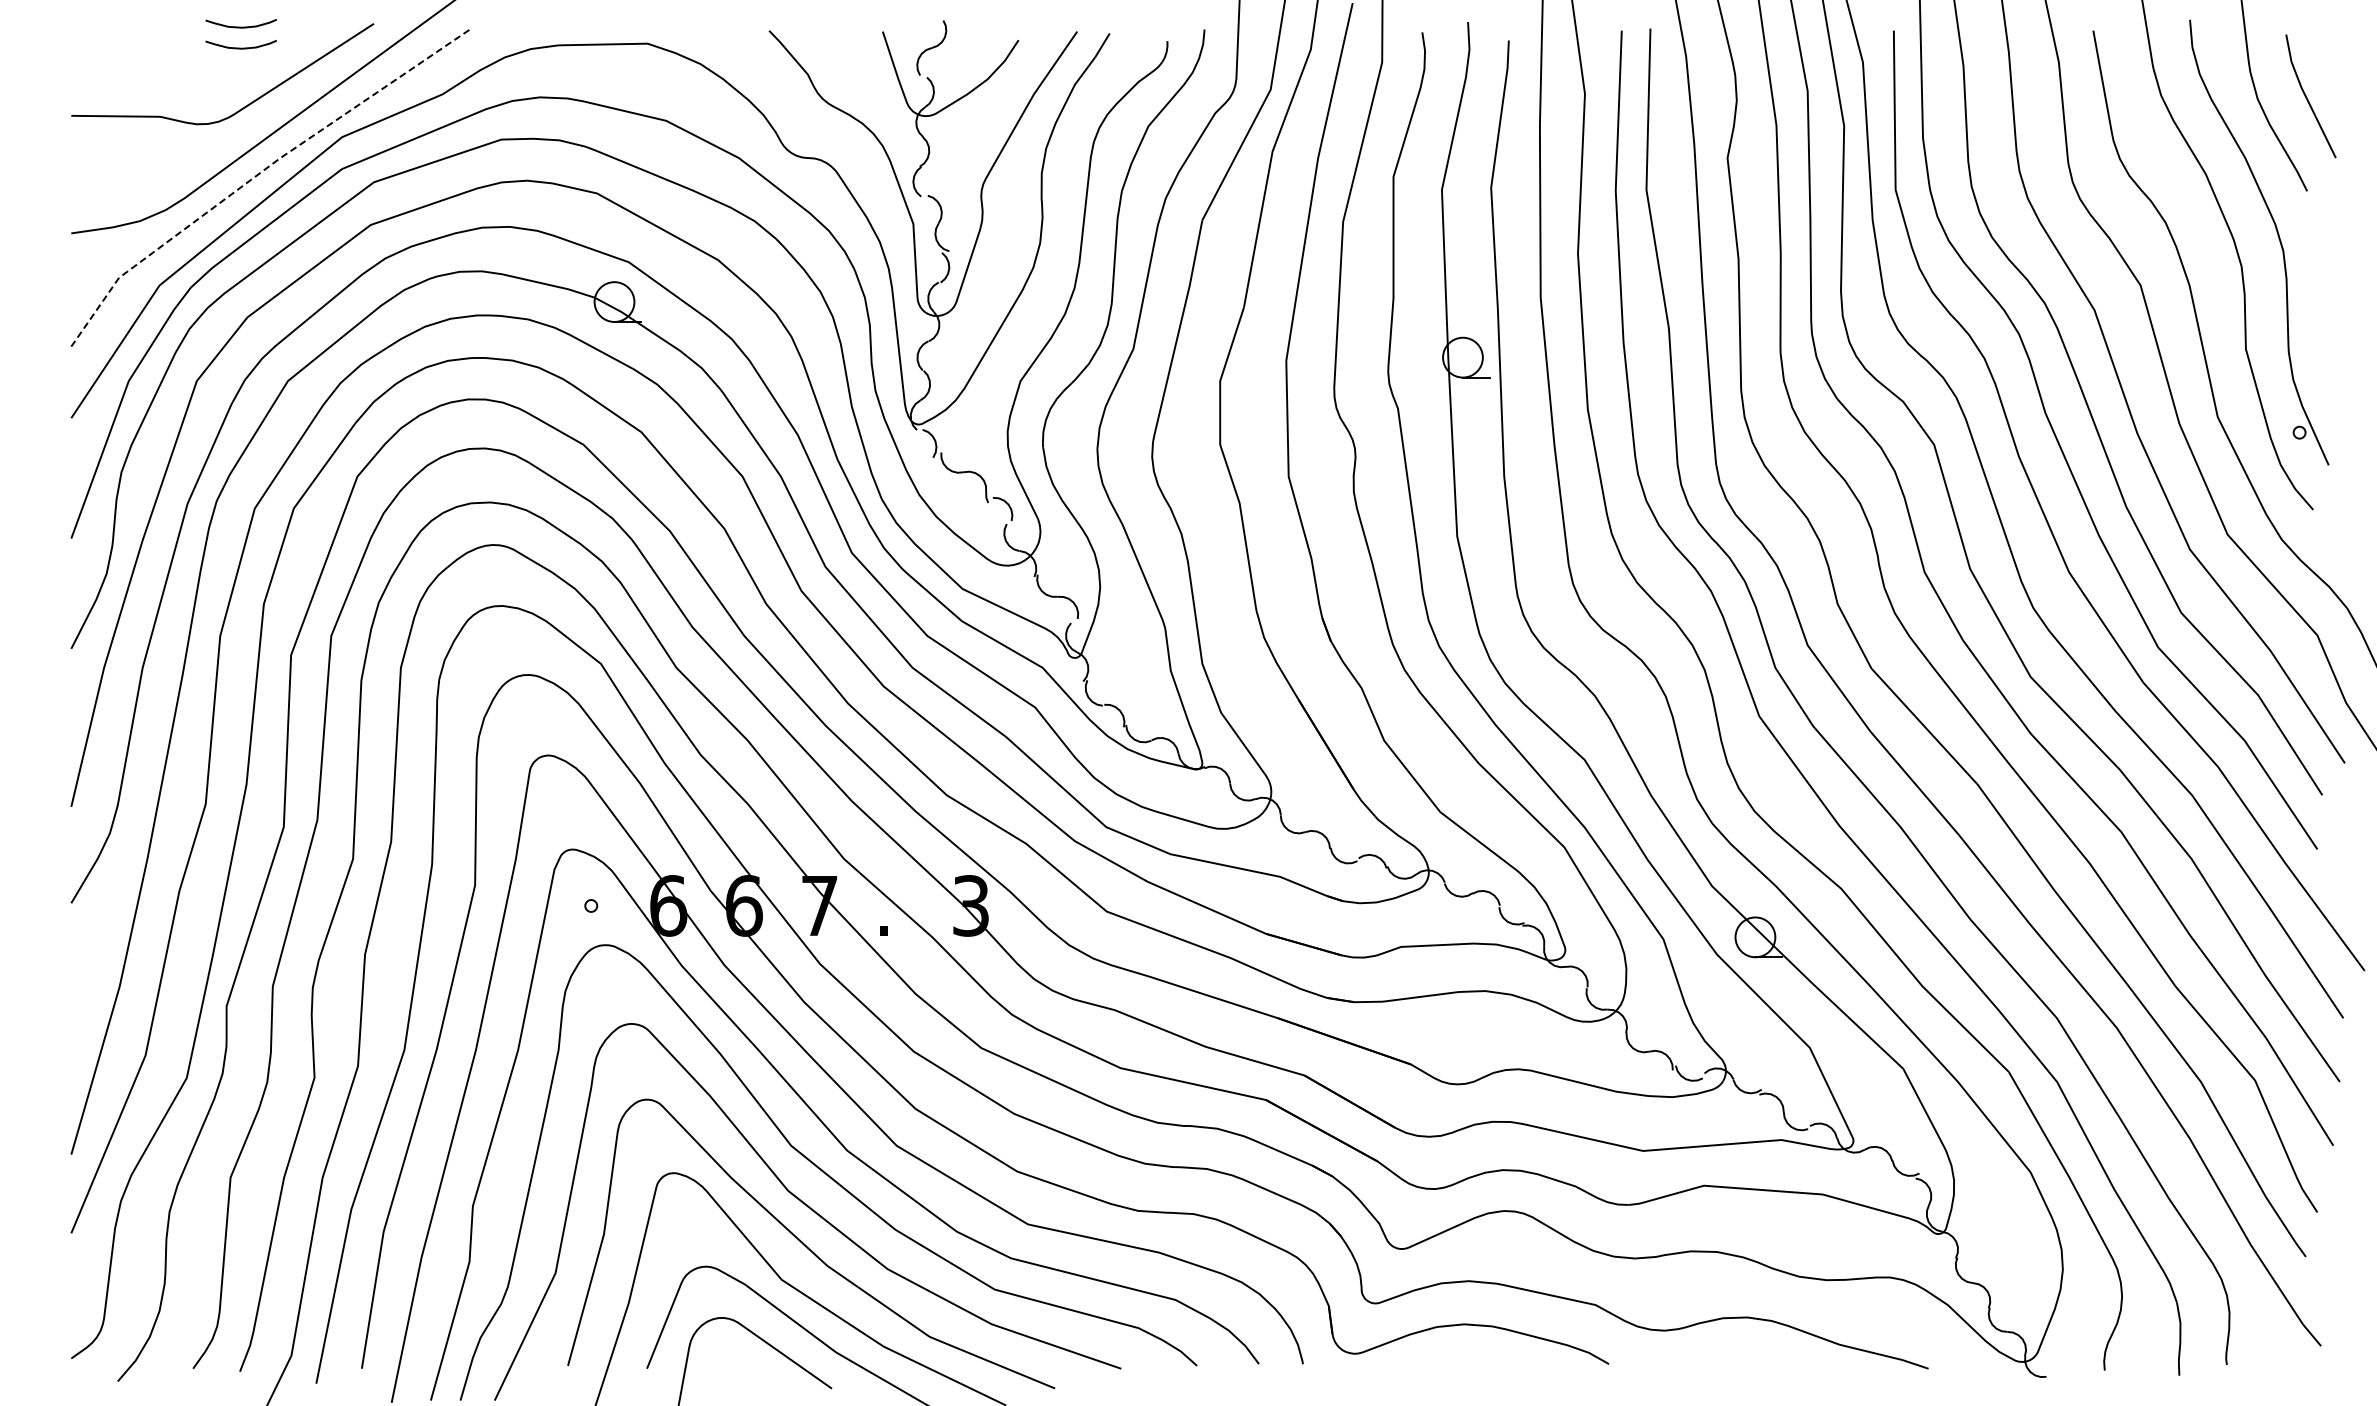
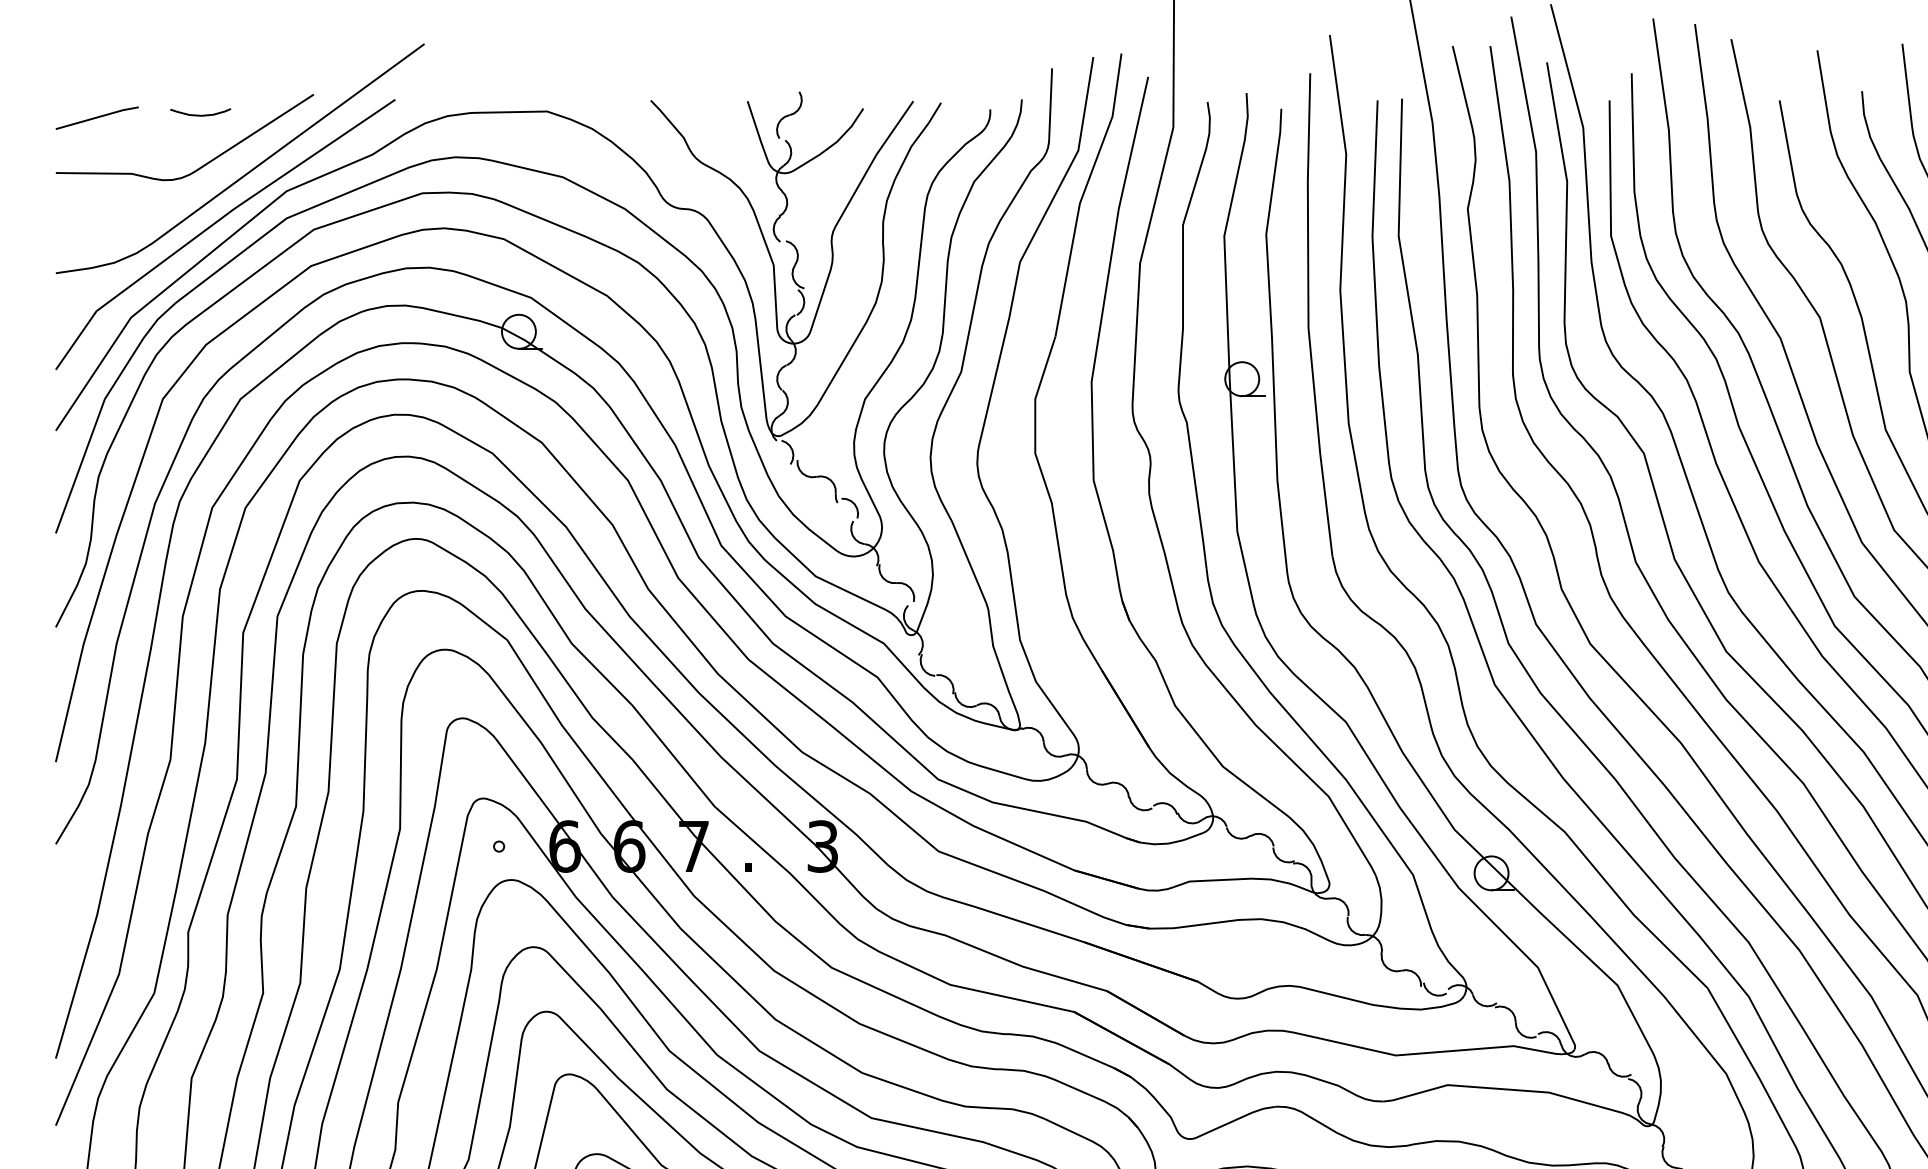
curve: (240, 26) -> (200, 96), removed
line: (119, 51) -> (96, 118), added
line: (257, 174) -> (214, 223), dashed -> solid

